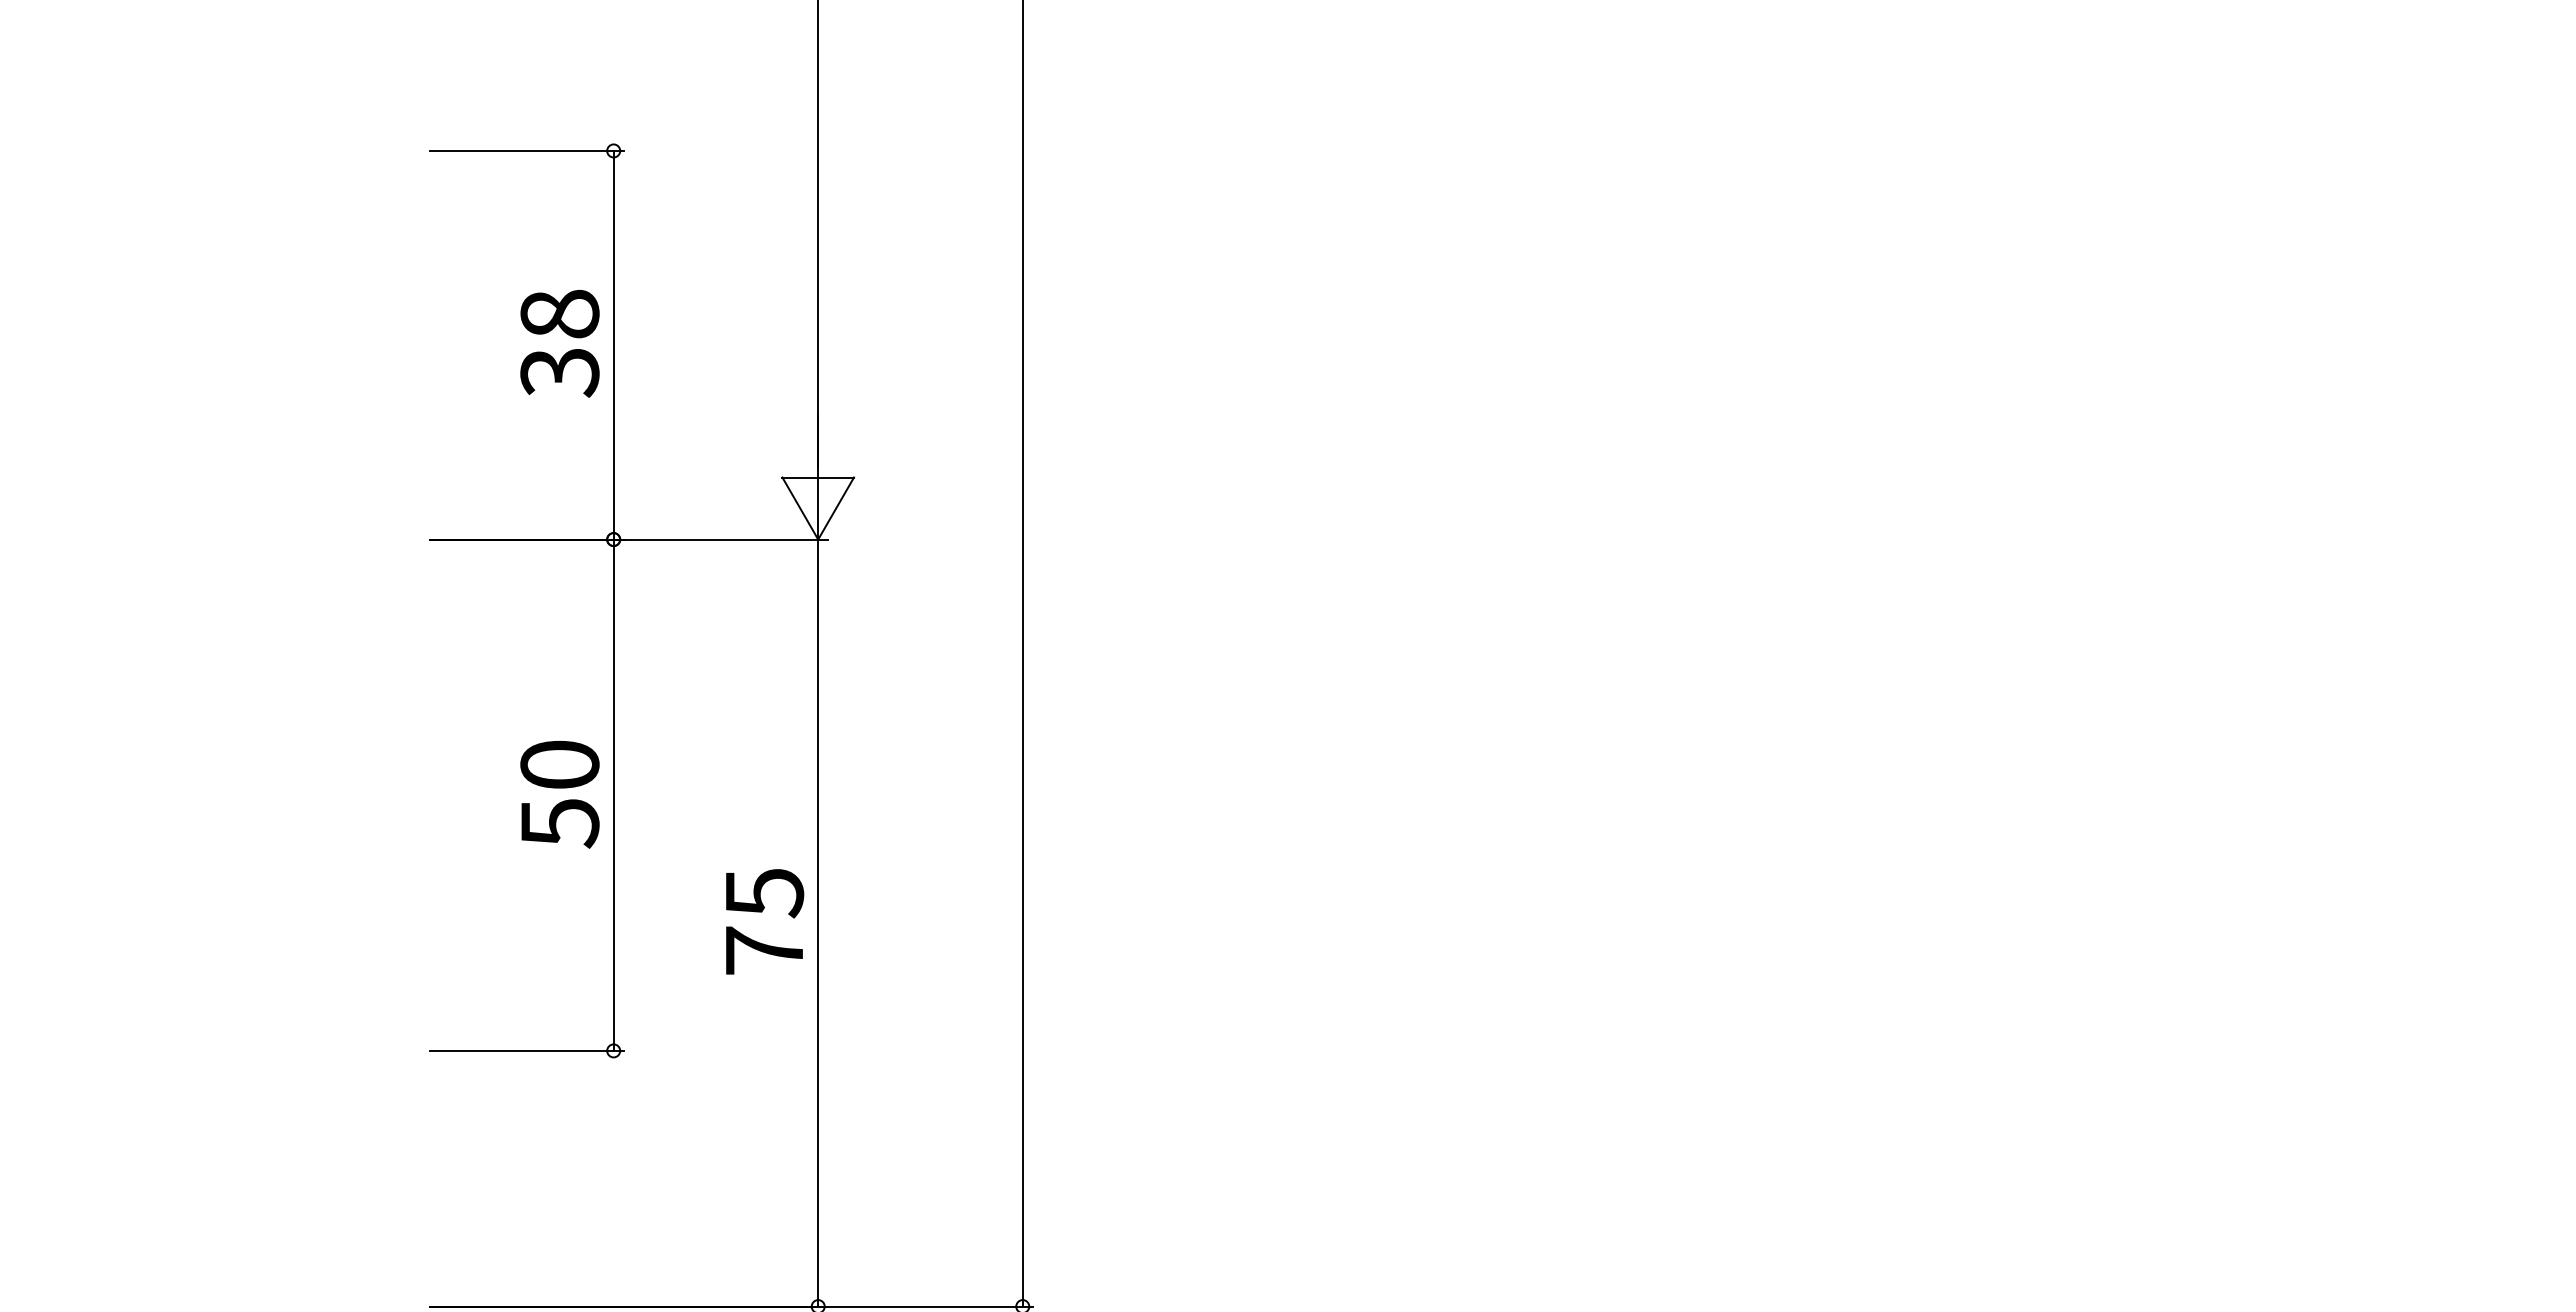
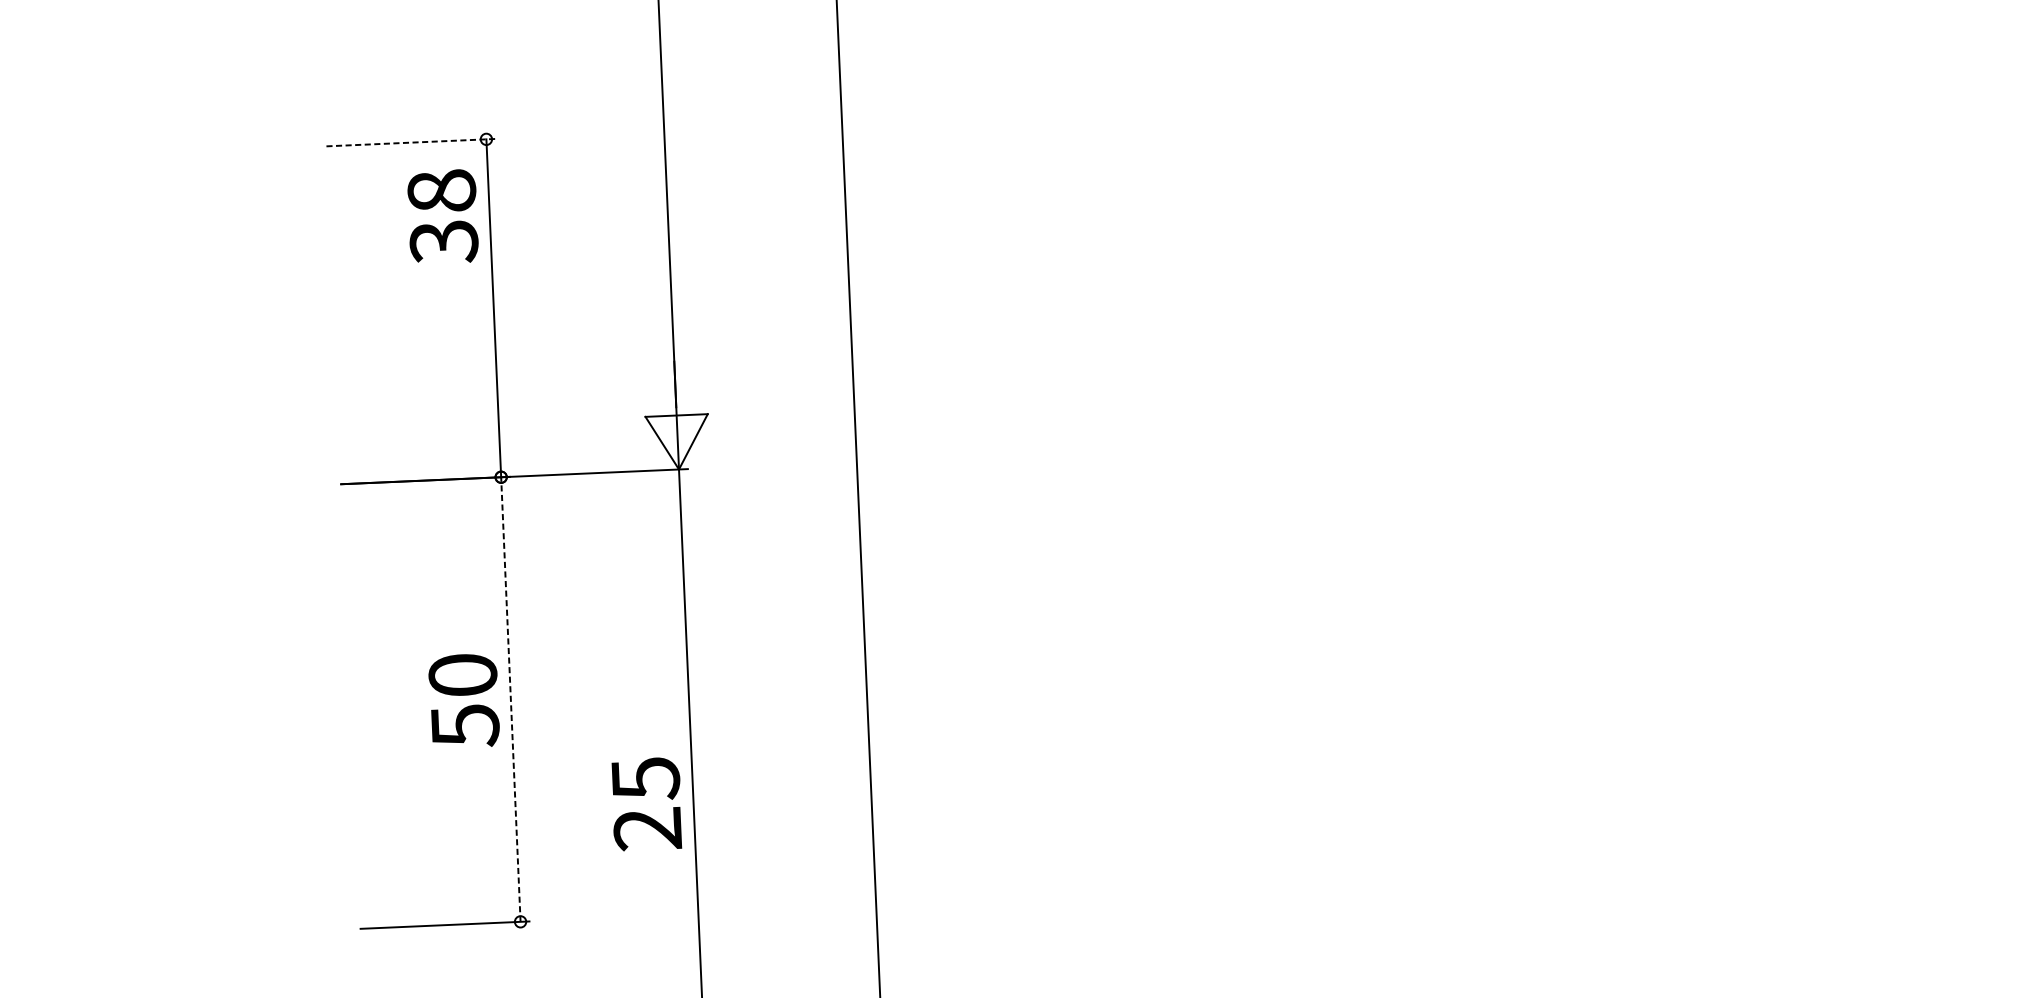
line: (527, 150) -> (411, 142), solid -> dashed
text: (559, 343) -> (442, 216), moved
line: (613, 795) -> (510, 699), solid -> dashed
text: (763, 950) -> (647, 828), 75 -> 25

